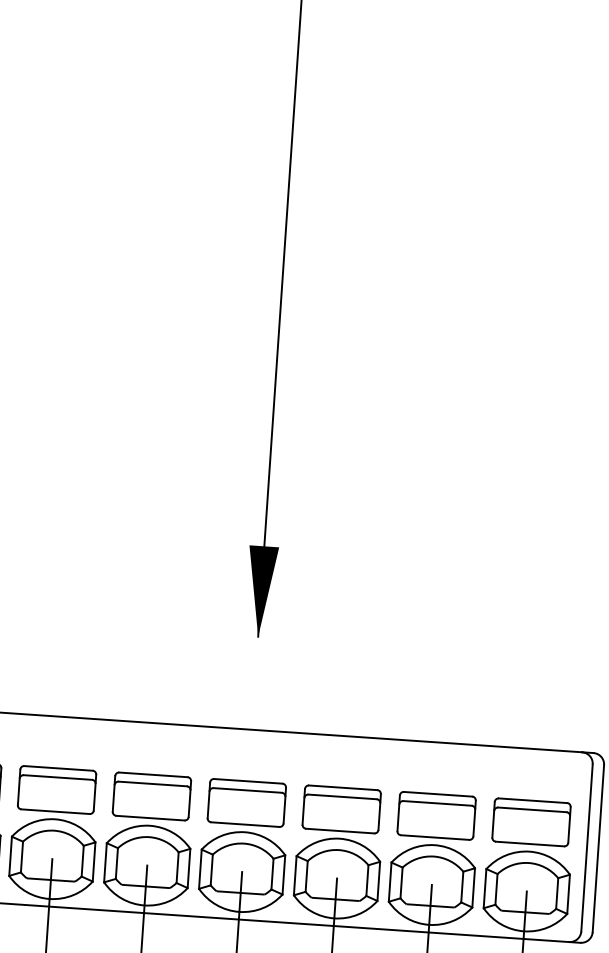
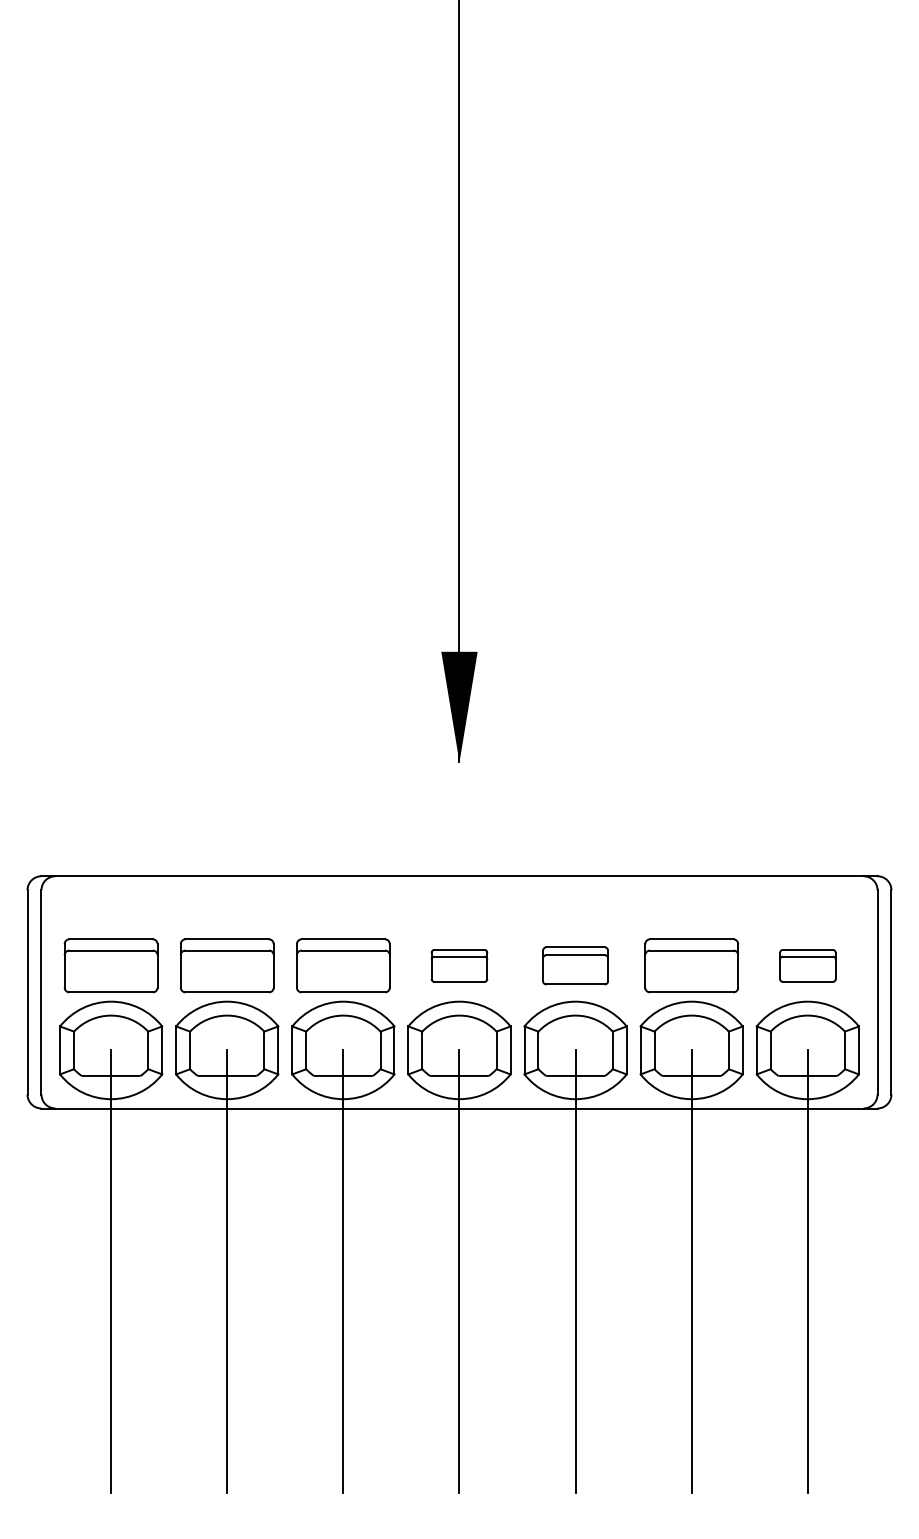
part: (246, 802) -> (459, 965), size x0.6
part: (341, 809) -> (575, 965), size x0.7
part: (531, 822) -> (807, 965), size x0.6

